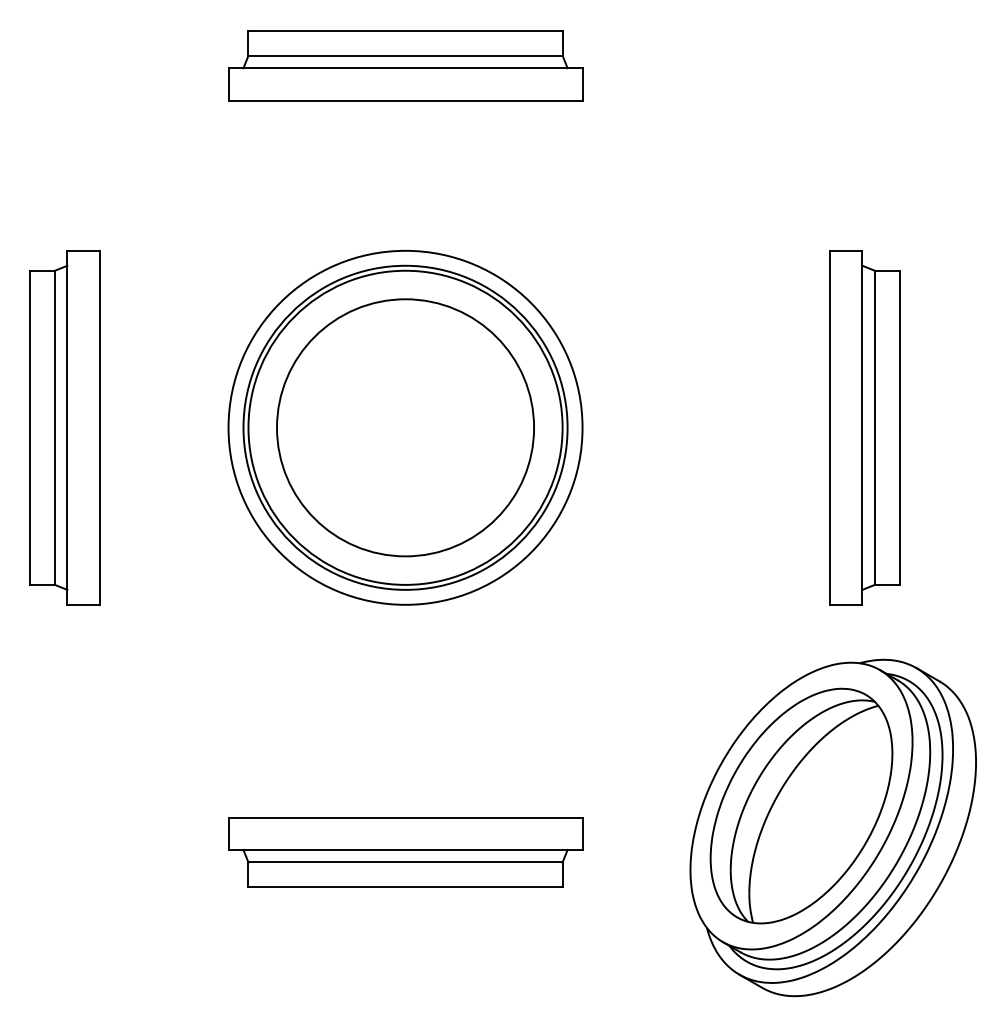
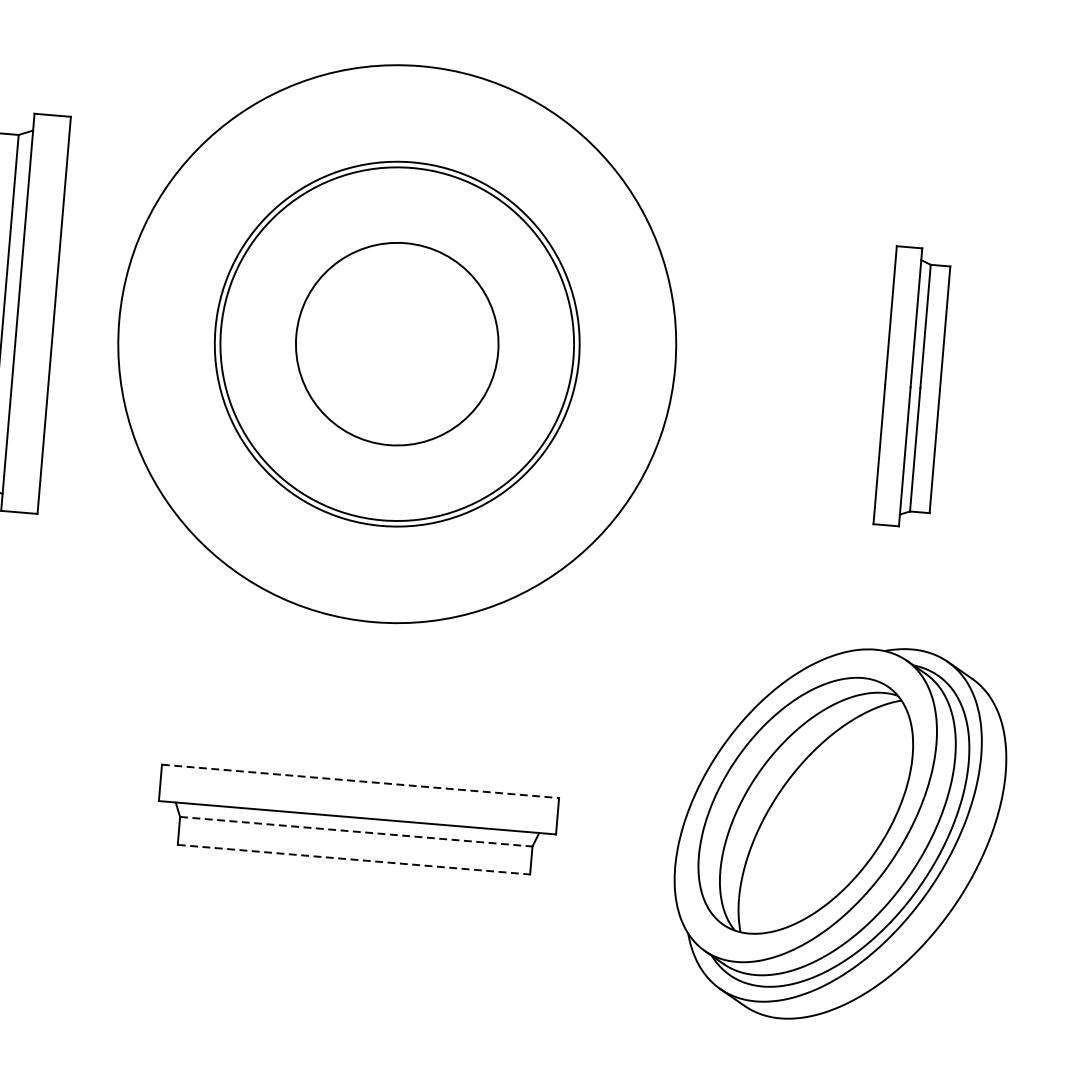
circle: (405, 427) -> (397, 343), size x0.7
circle: (405, 427) -> (397, 343), size x1.4
part: (864, 427) -> (912, 387), size x0.7
line: (406, 817) -> (361, 781), solid -> dashed
line: (406, 862) -> (357, 831), solid -> dashed
line: (406, 887) -> (355, 859), solid -> dashed

